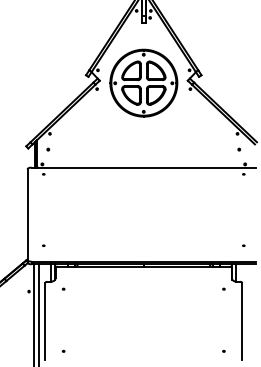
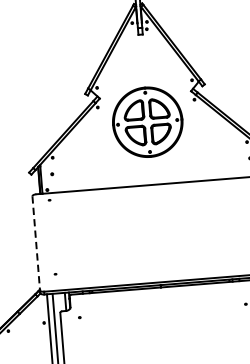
part: (143, 82) -> (147, 121), moved
line: (27, 215) -> (36, 244), solid -> dashed

